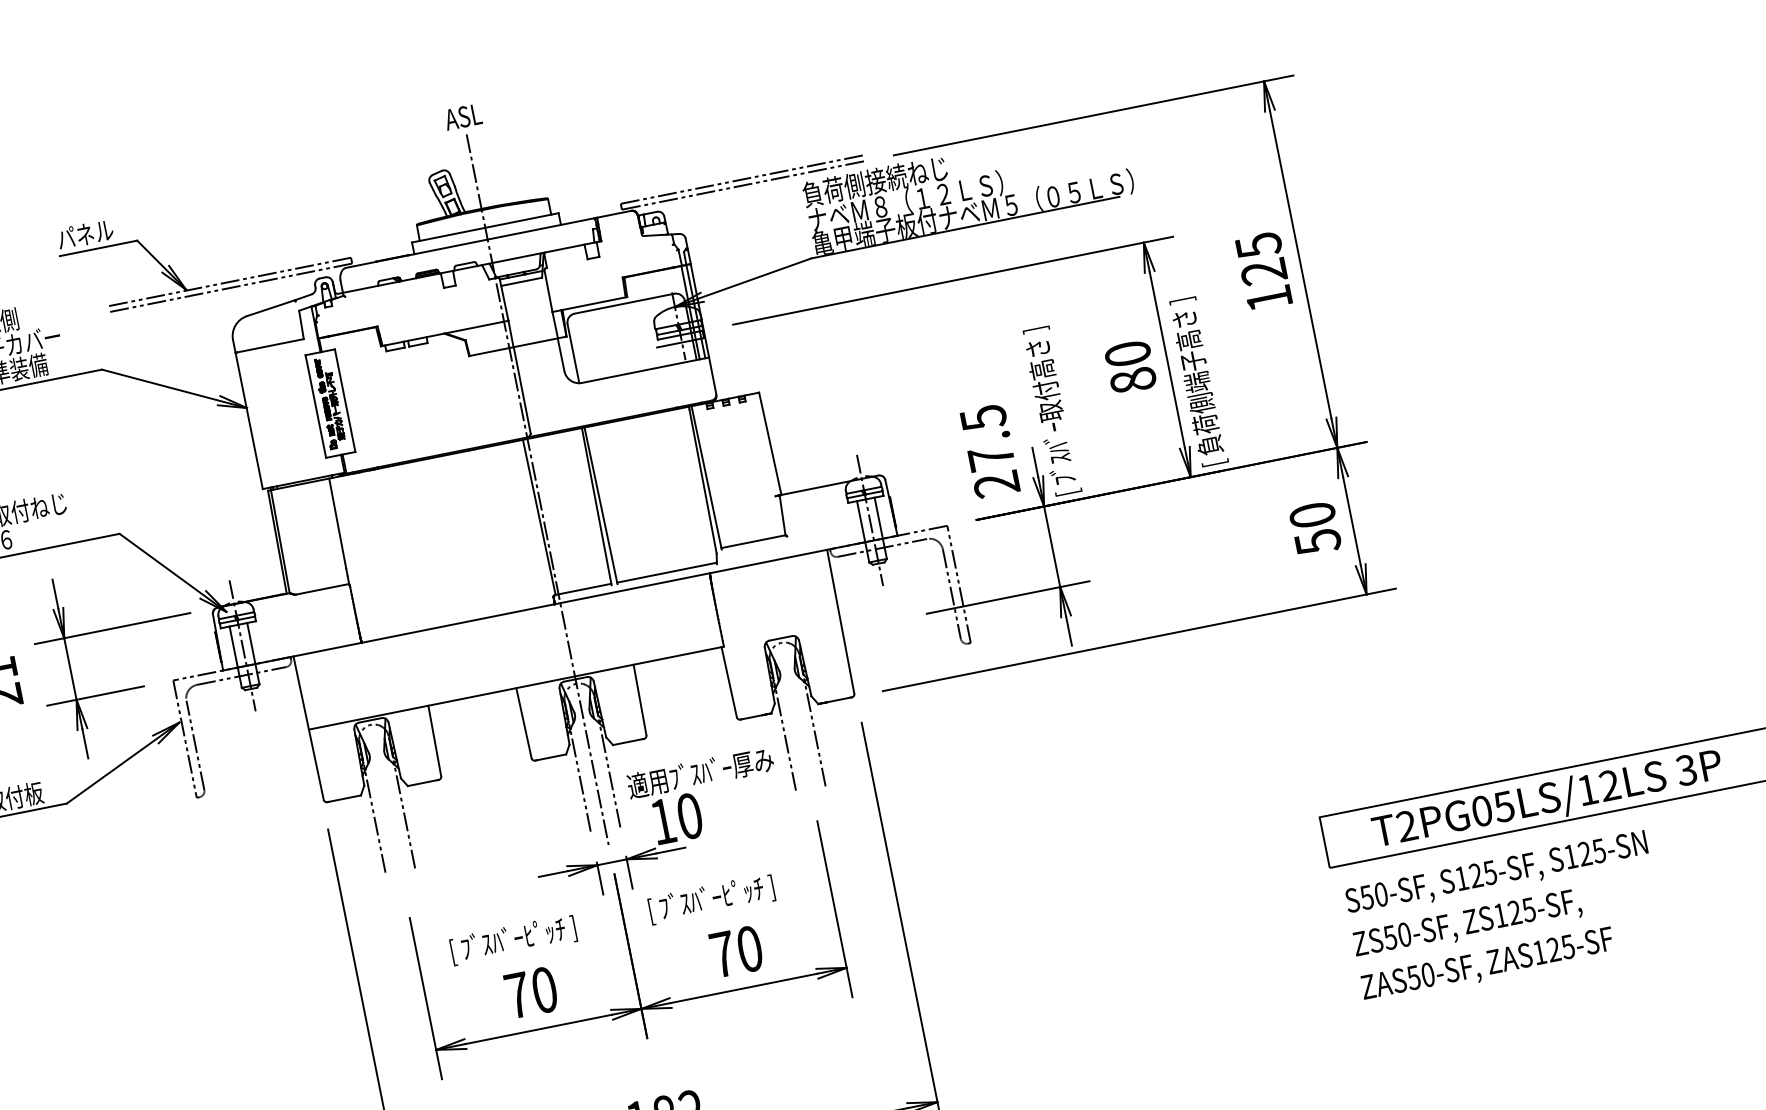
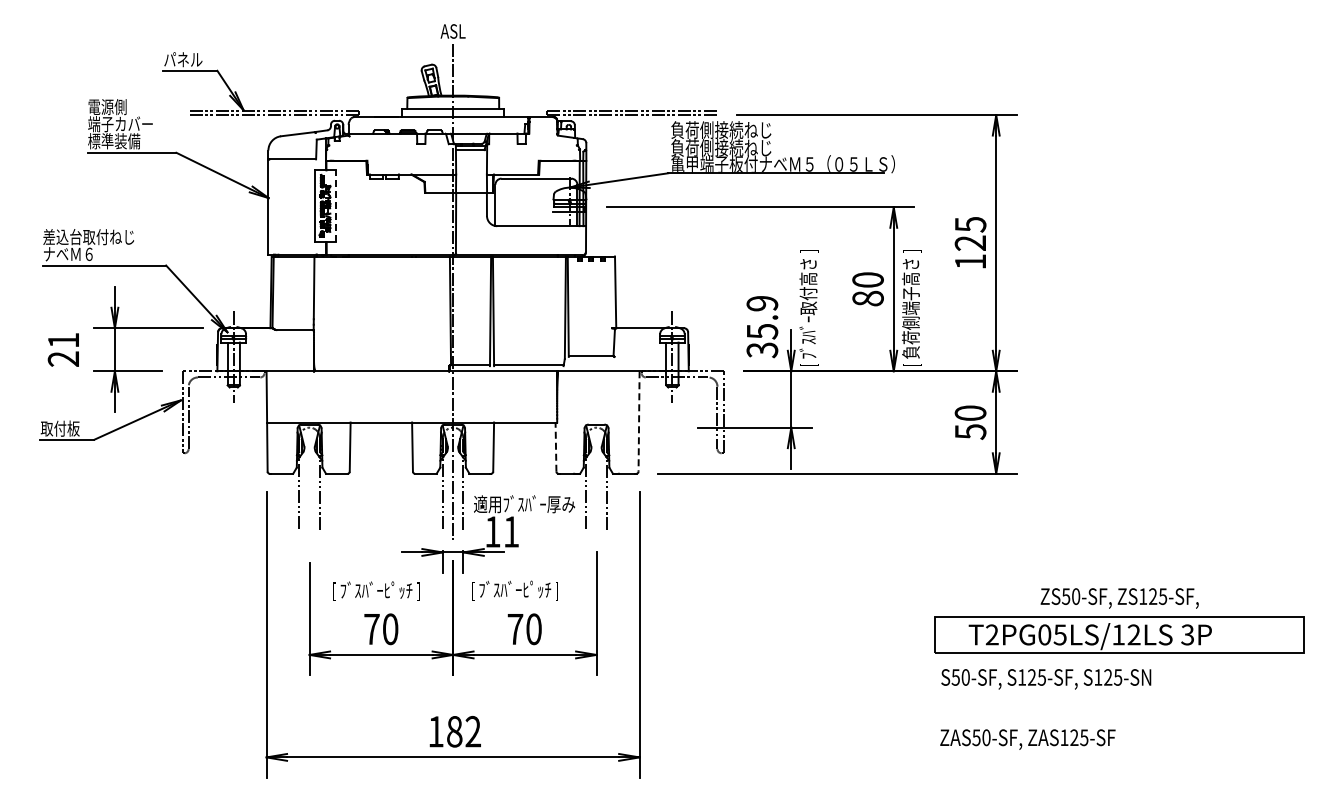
text: (904, 201) -> (738, 147), ナベＭ８（１２ＬＳ） -> 負荷側接続ねじ
line: (345, 401) -> (335, 206), solid -> dashed
text: (990, 452) -> (762, 327), 27.5 -> 35.9
line: (841, 623) -> (639, 422), solid -> dashed
line: (730, 682) -> (556, 447), solid -> dashed
text: (689, 815) -> (511, 531), 10 -> 11
text: (1467, 925) -> (1119, 598), moved

